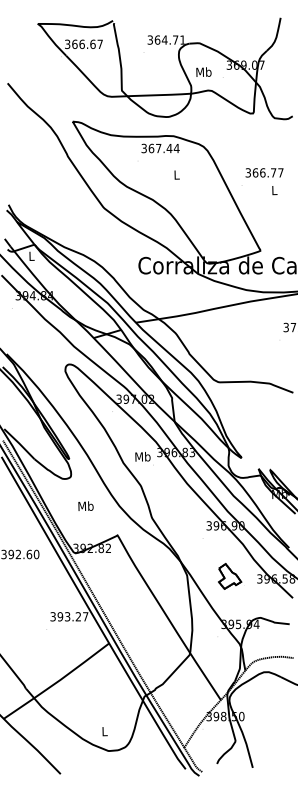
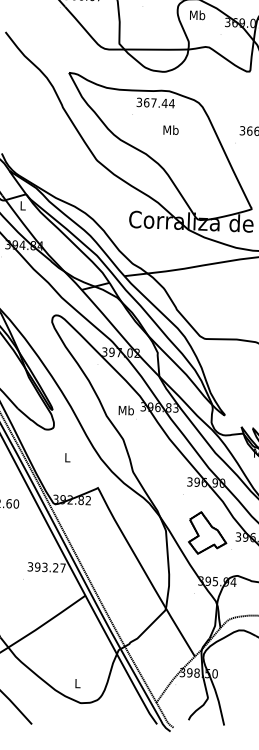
text: (203, 71) -> (197, 14), moved
text: (176, 174) -> (170, 129), L -> Mb
text: (85, 505) -> (67, 456), Mb -> L
part: (231, 576) -> (210, 533), size x1.67

